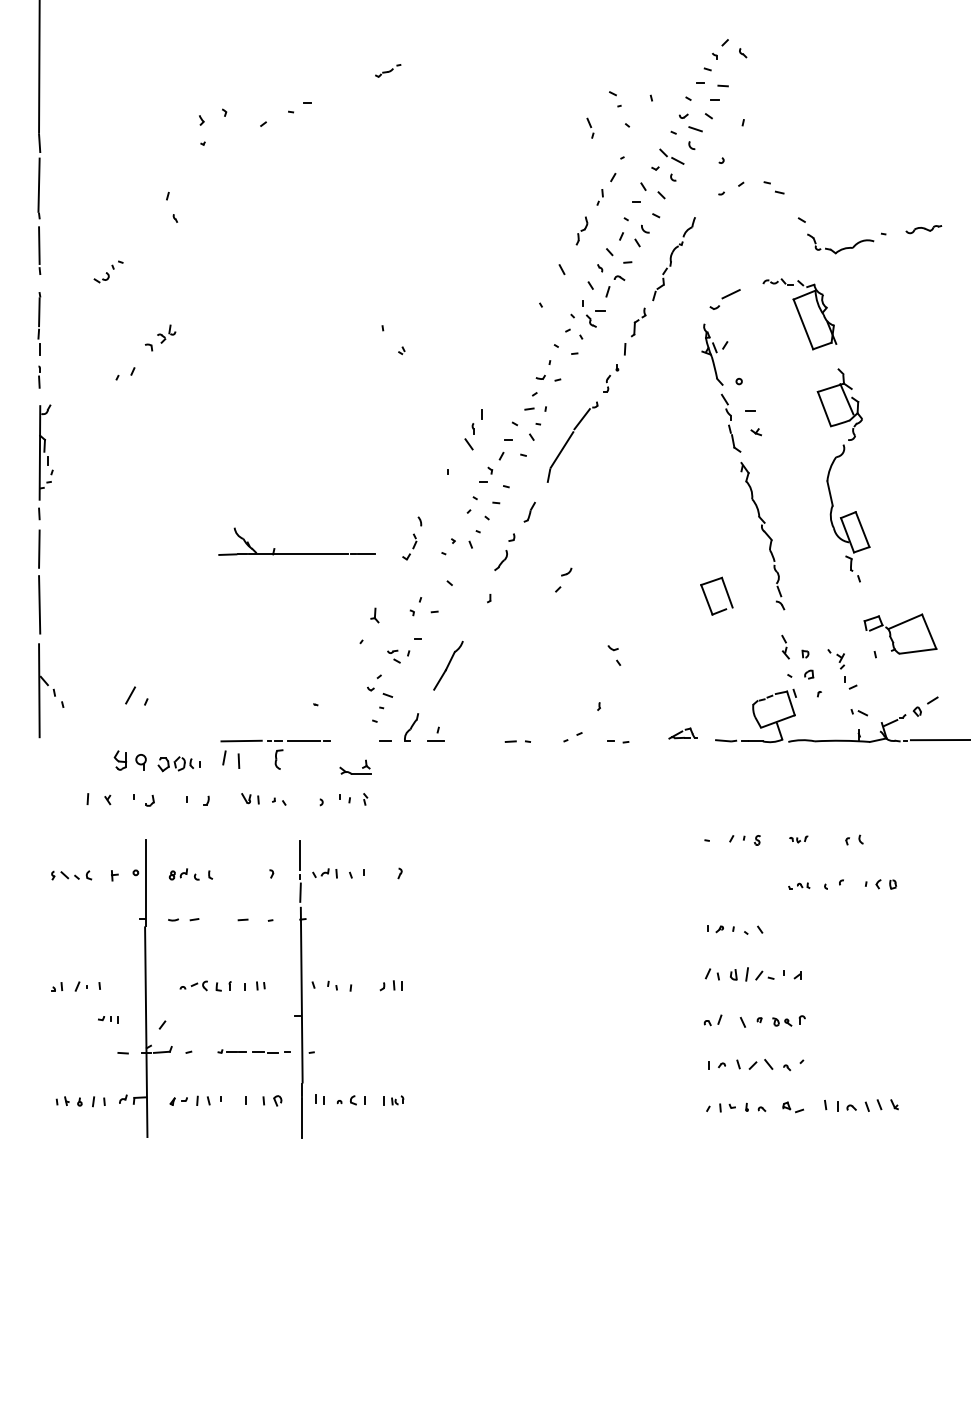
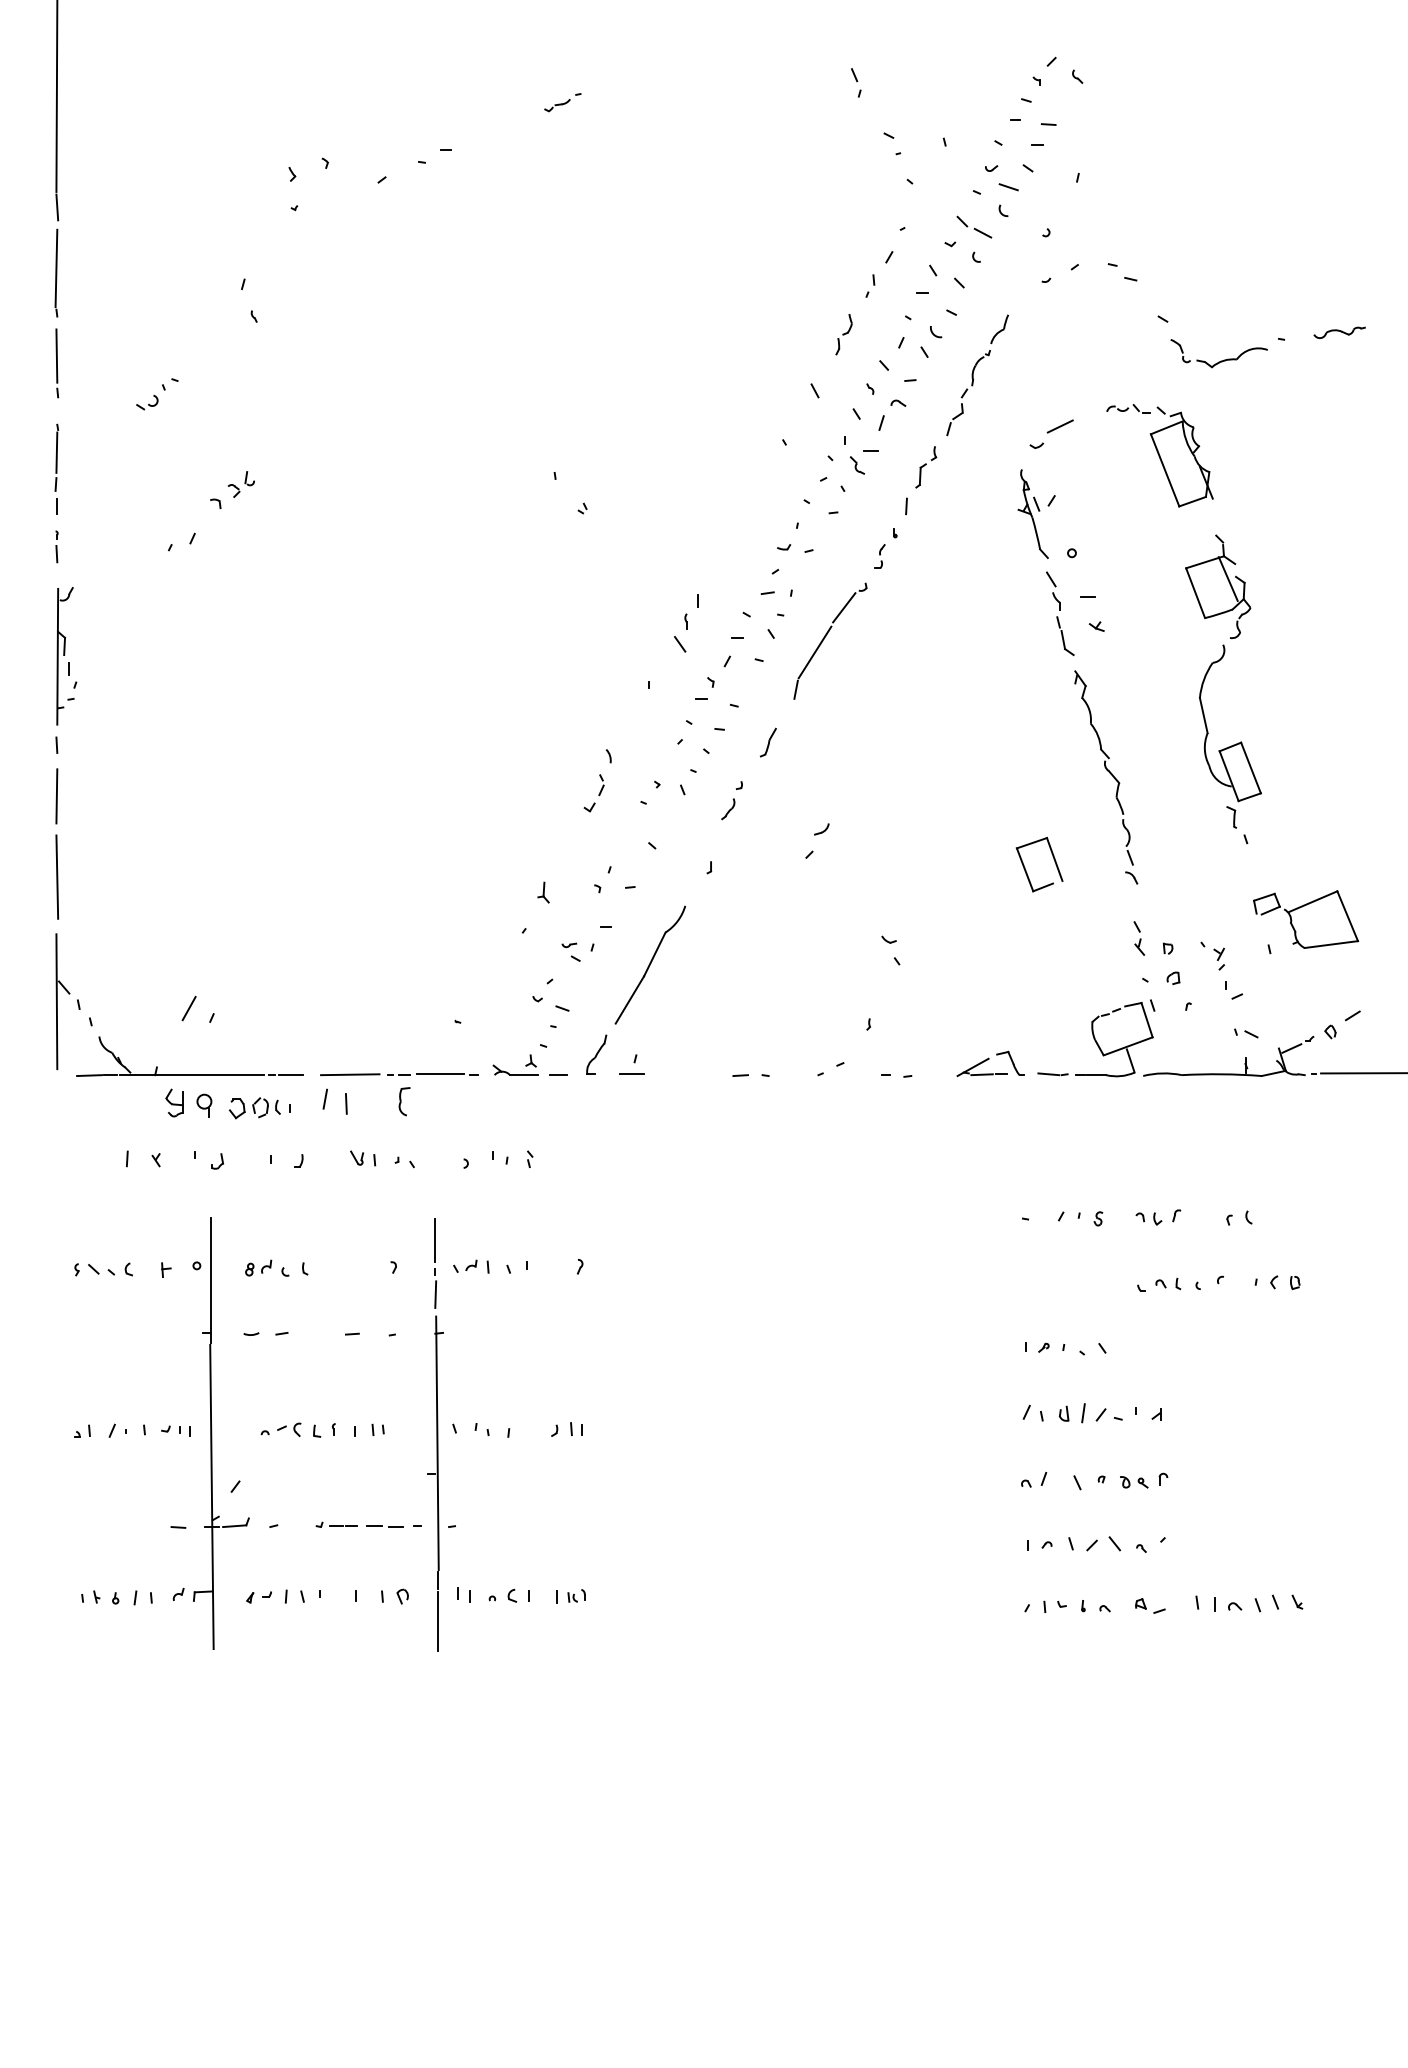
part: (590, 127) -> (856, 81), moved
part: (504, 551) -> (731, 799), size x0.71
part: (296, 553) -> (189, 1073), moved
part: (448, 665) -> (650, 965), size x1.67
part: (682, 733) -> (989, 1063), size x1.67
part: (355, 773) -> (515, 1073), moved
part: (798, 839) -> (1158, 1217), size x1.67
part: (798, 885) -> (1158, 1284), size x1.43
part: (108, 1019) -> (176, 1430), moved

